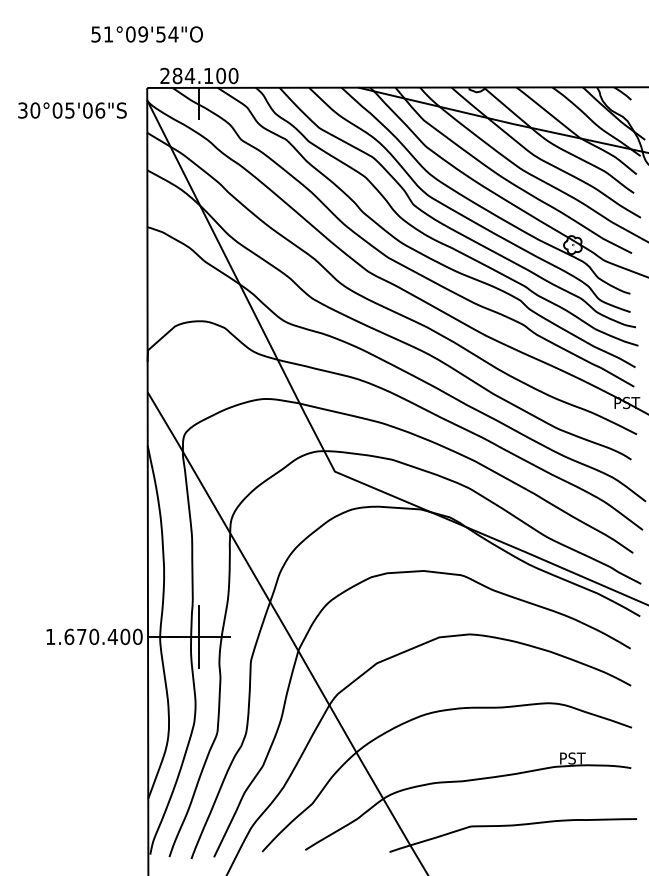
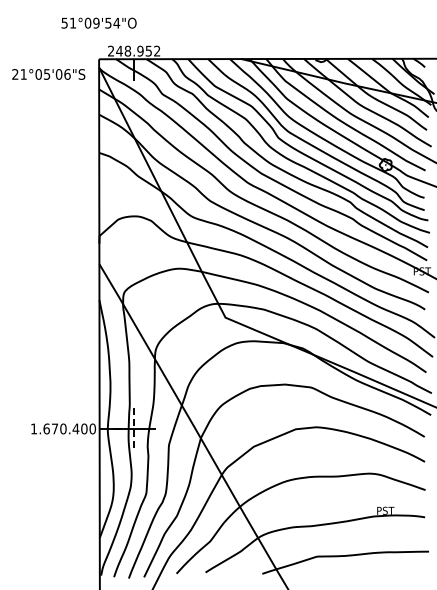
text: (205, 74) -> (138, 50), 284.100 -> 248.952
text: (29, 110) -> (19, 74), 30°05'06"S -> 21°05'06"S
line: (199, 637) -> (134, 429), solid -> dashed

